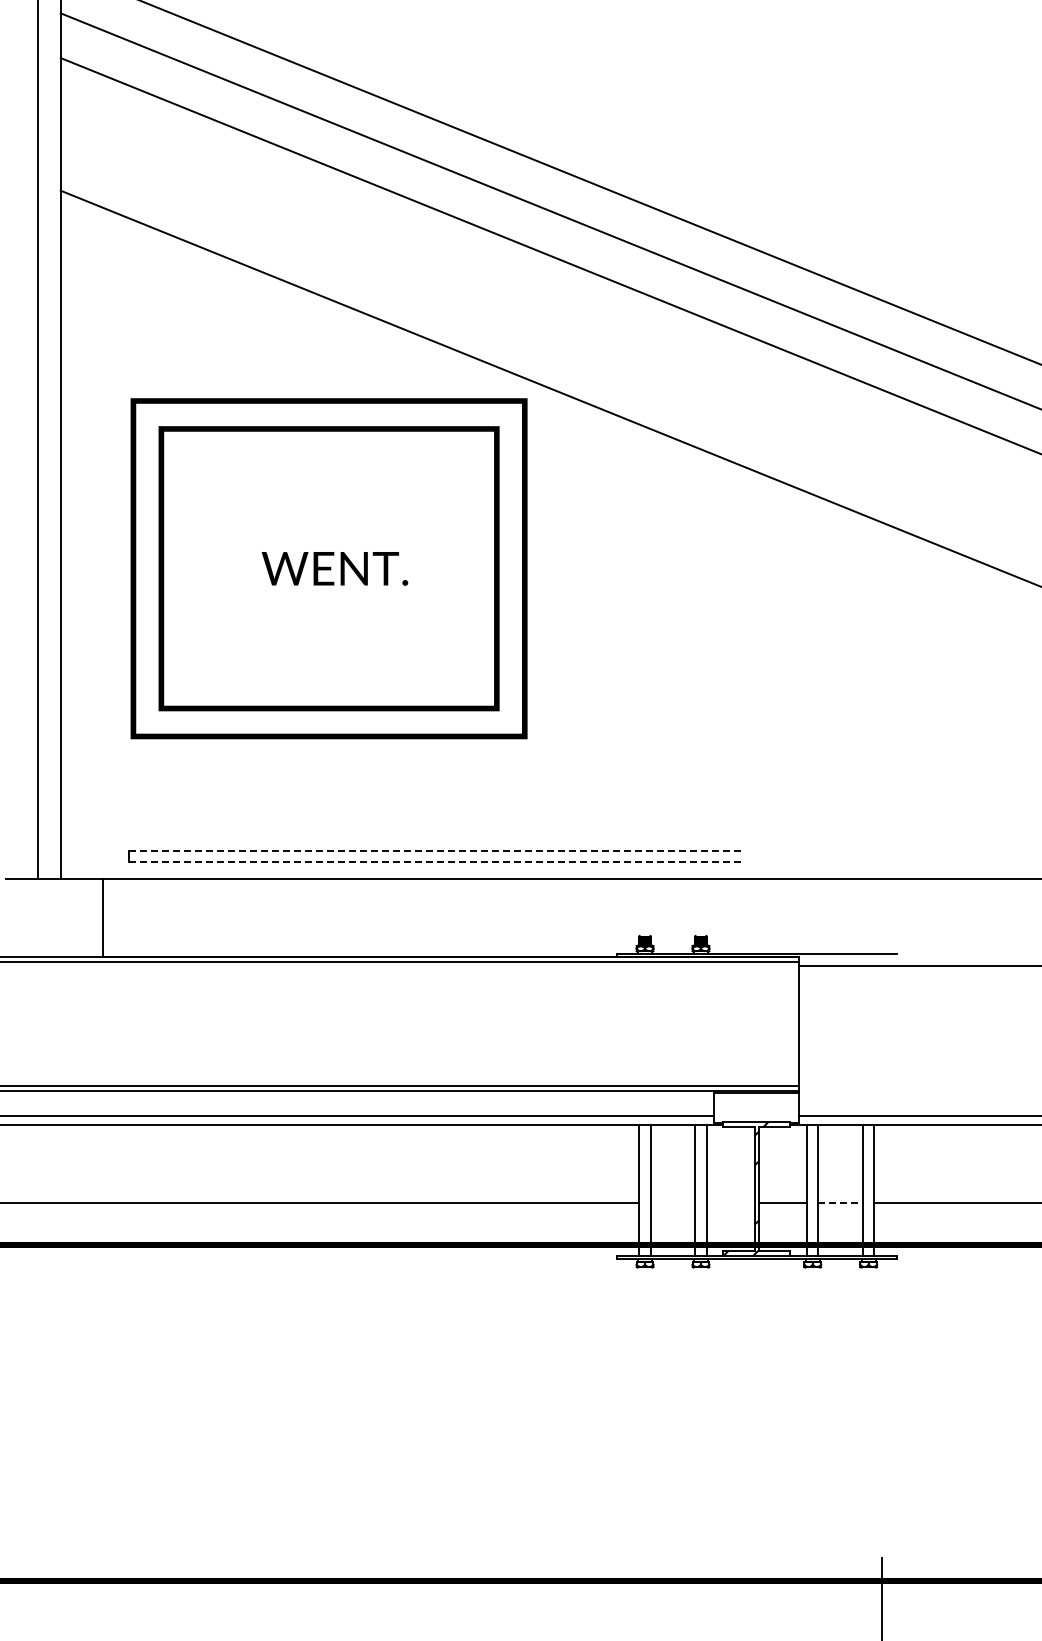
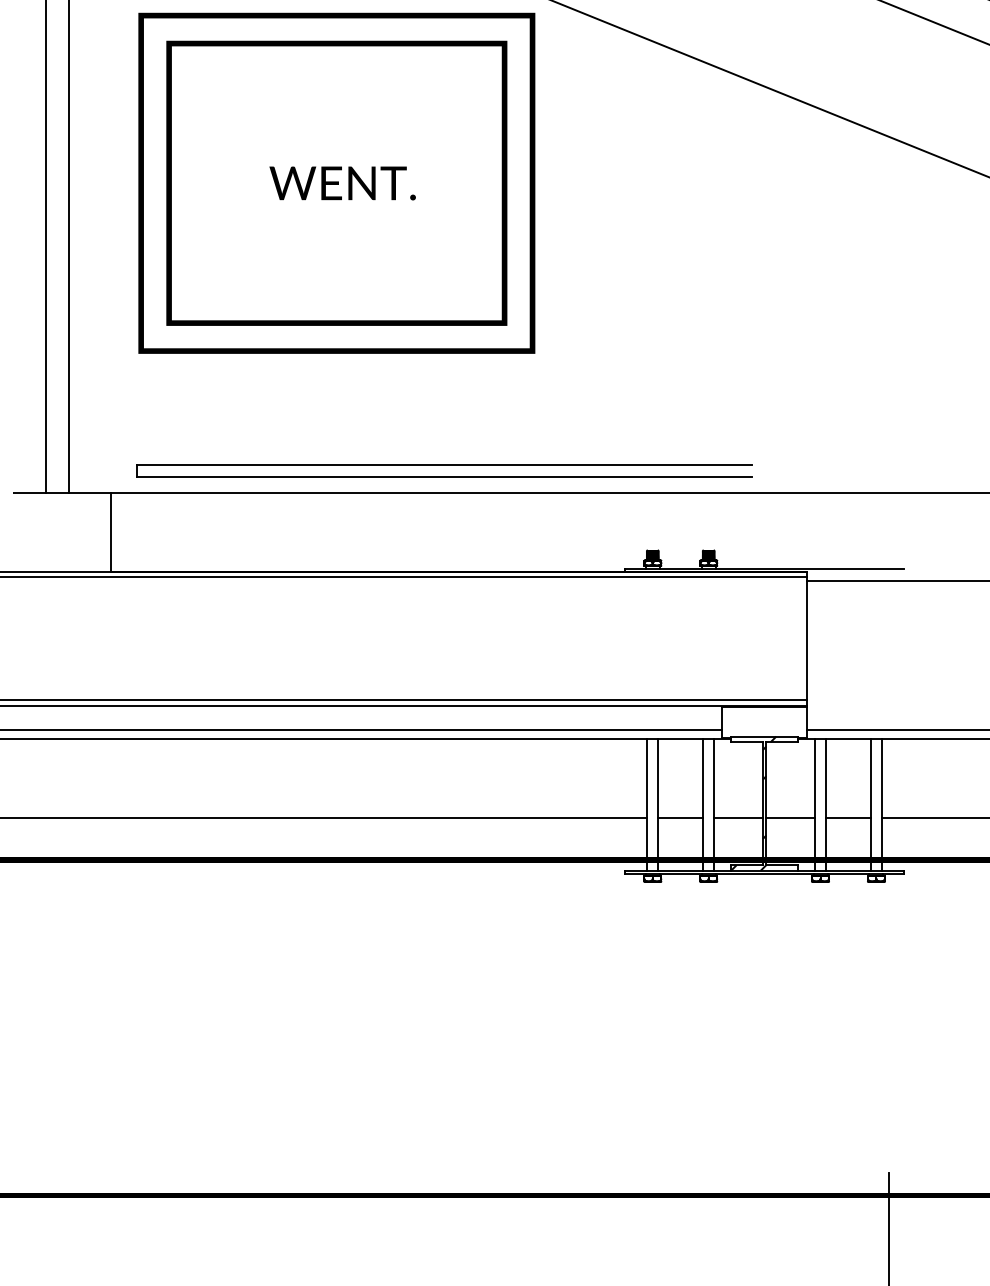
line: (436, 850) -> (444, 465), dashed -> solid
line: (436, 861) -> (444, 476), dashed -> solid
line: (672, 1203) -> (680, 818), added
line: (730, 1203) -> (738, 818), added
line: (841, 1203) -> (849, 818), dashed -> solid

